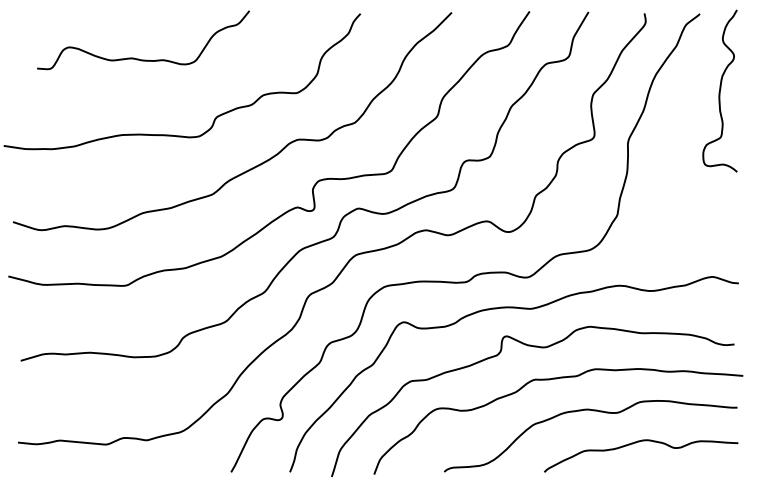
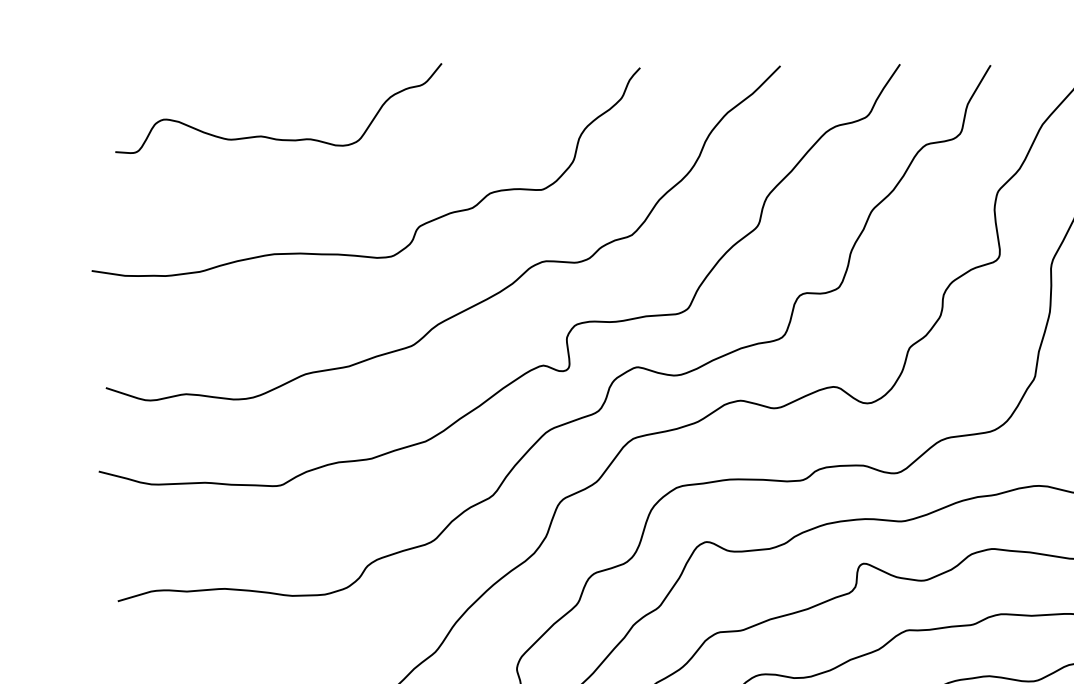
curve: (139, 58) -> (272, 136), moved

